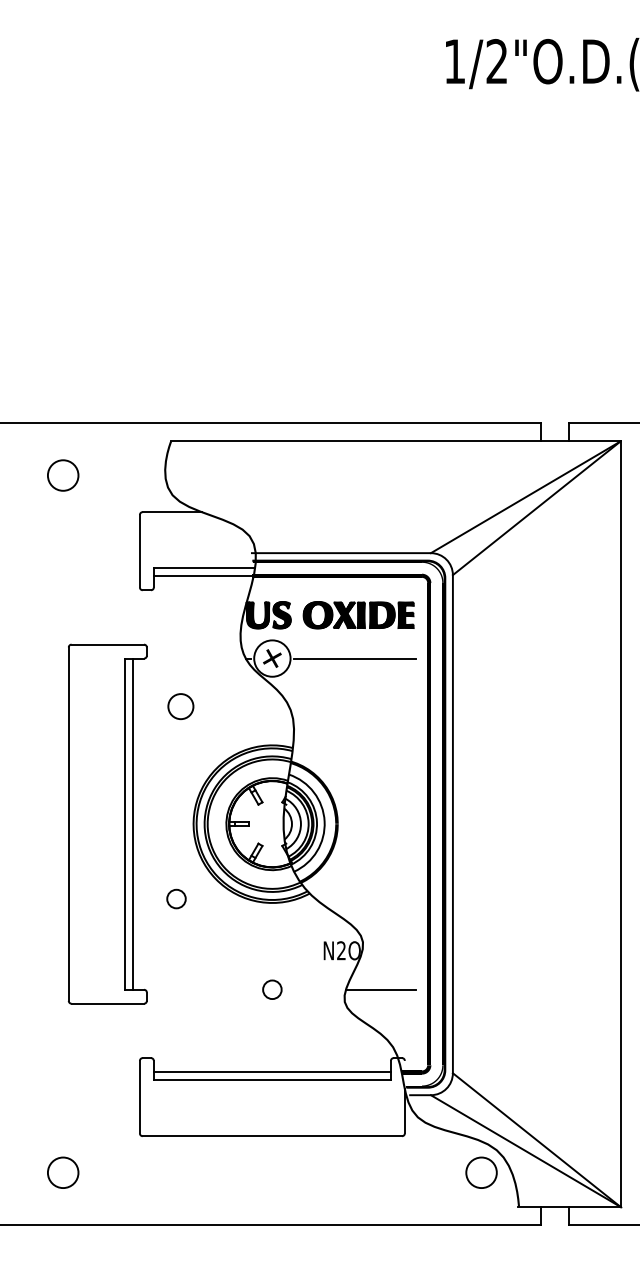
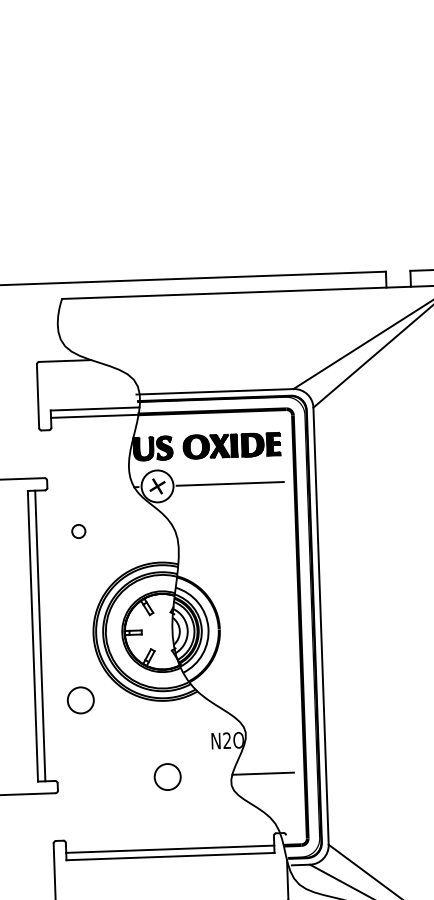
circle: (180, 706) -> (78, 531), size x0.6
circle: (176, 898) -> (80, 699), size x1.6
circle: (272, 989) -> (167, 776), size x1.6

